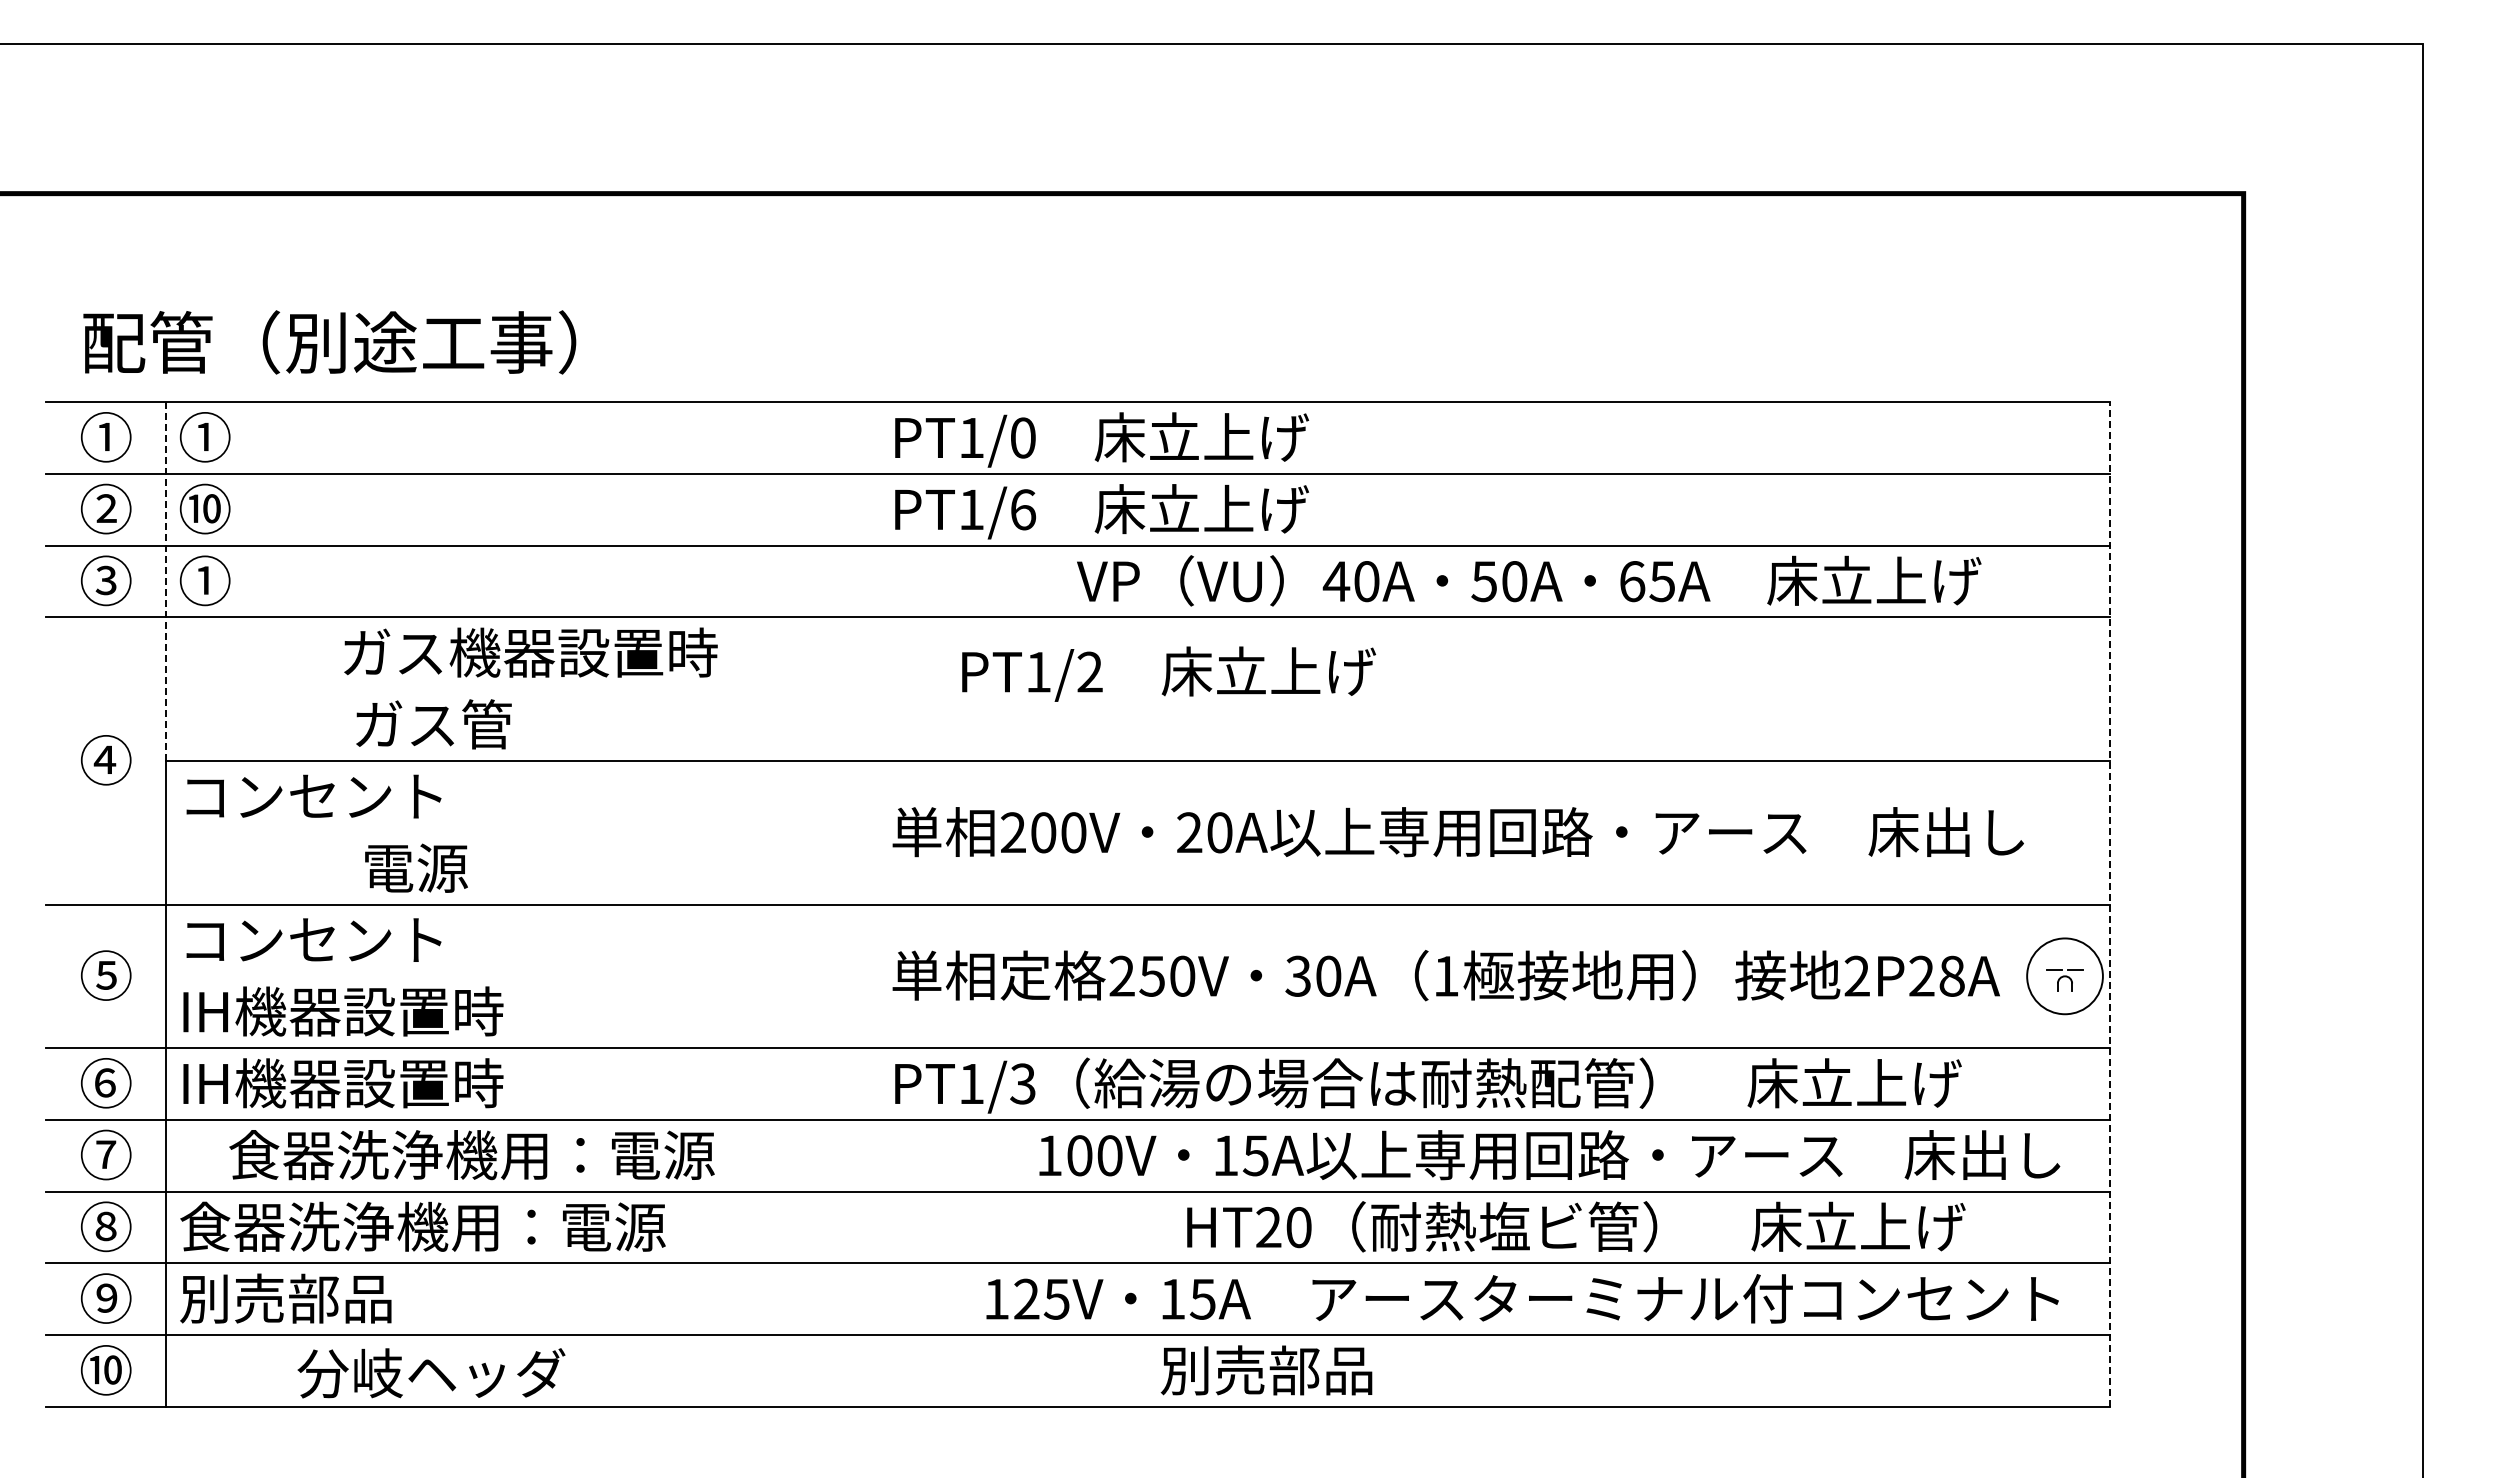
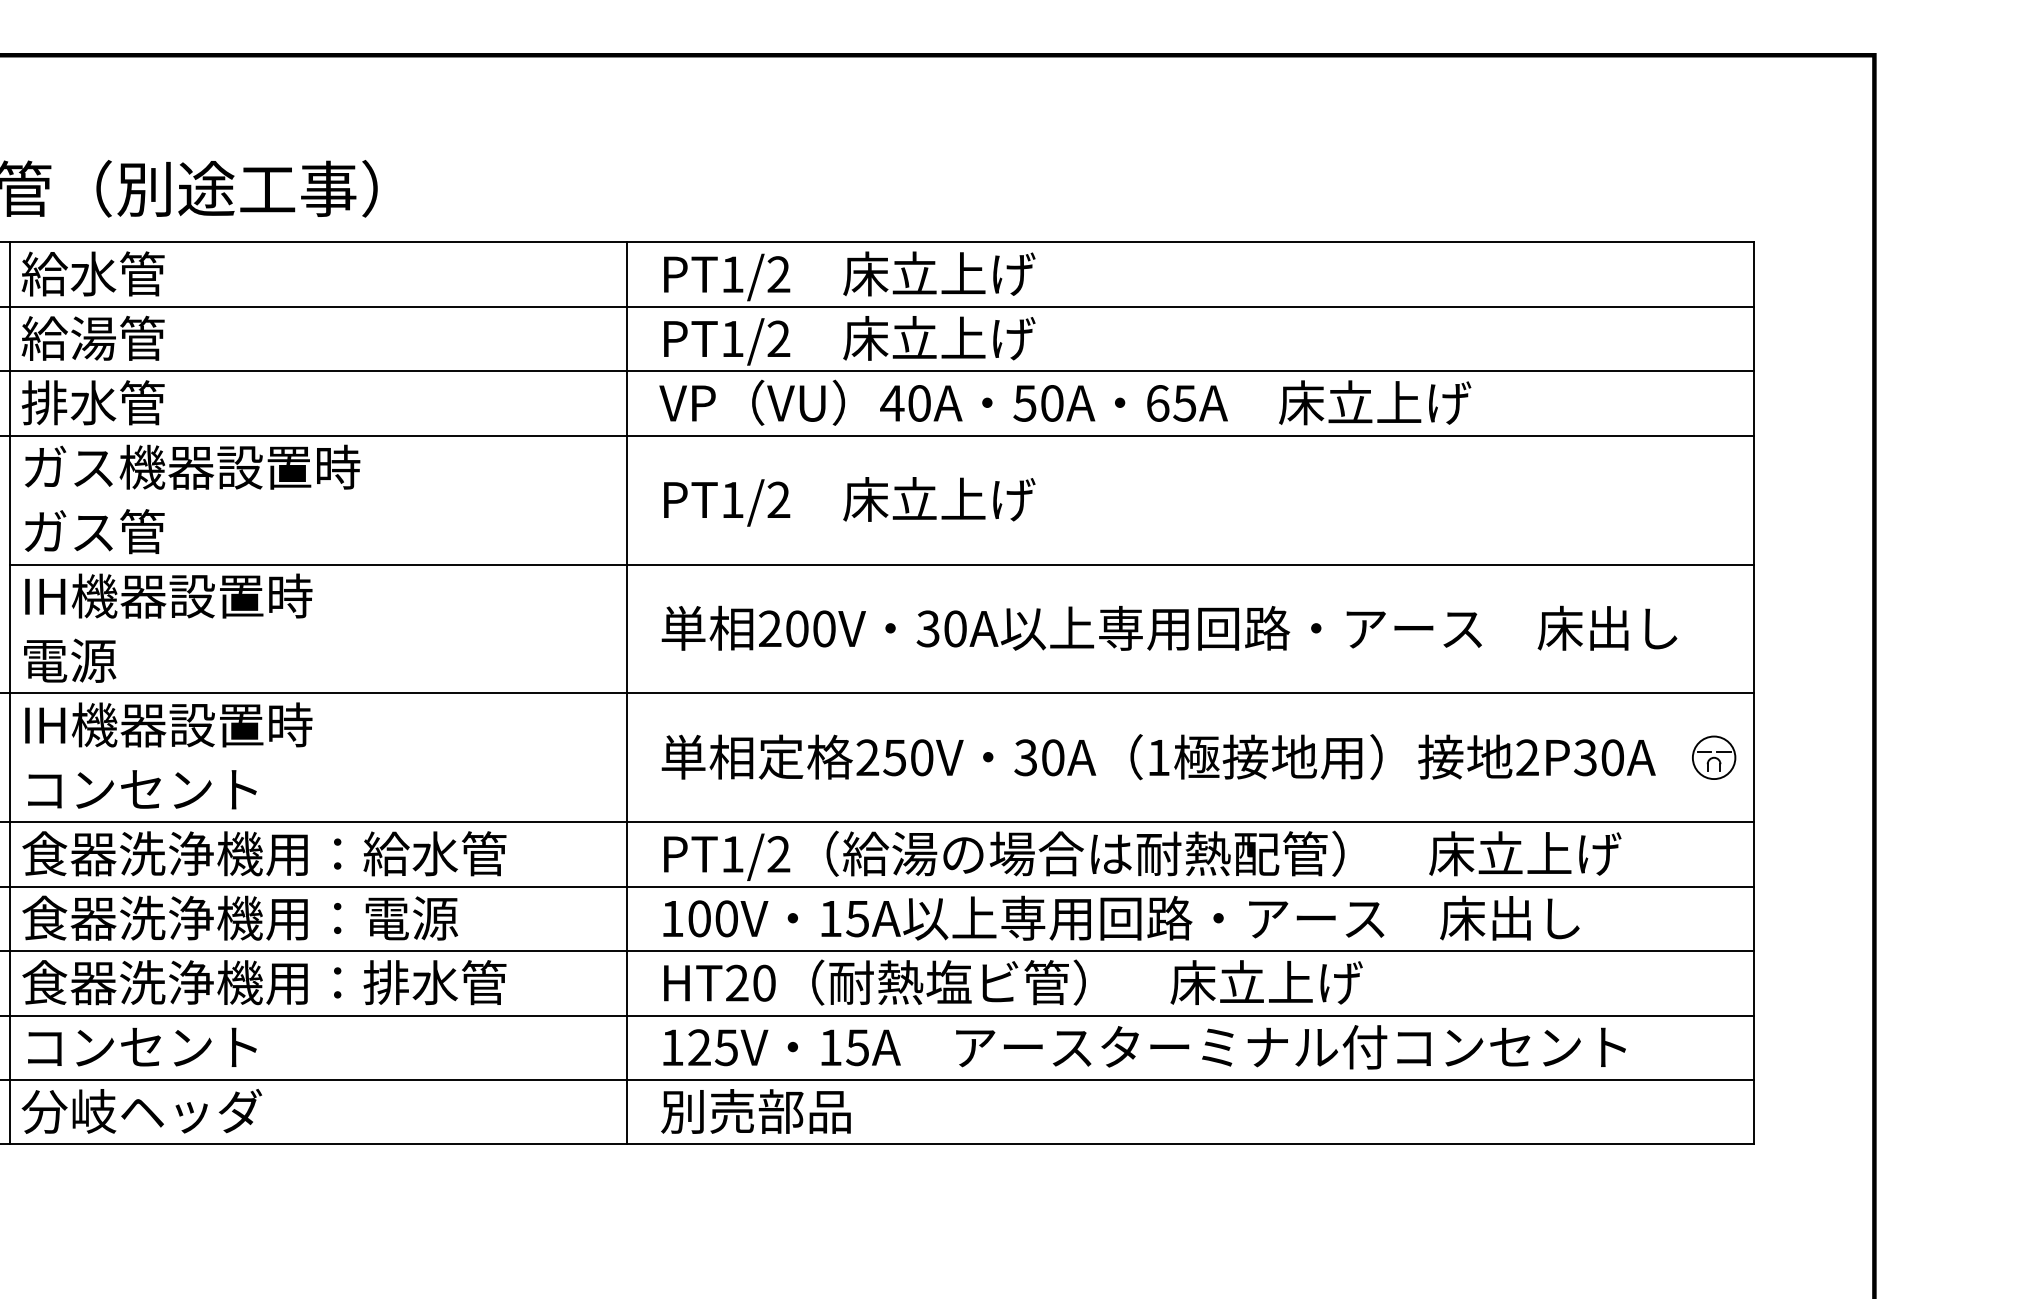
text: (258, 437) -> (92, 274), ① -> 給水管
text: (1022, 437) -> (778, 274), PT1/0 -> PT1/2
text: (258, 508) -> (92, 337), ⑩ -> 給湯管
text: (1023, 509) -> (779, 338), PT1/6 -> PT1/2
text: (258, 580) -> (92, 402), ① -> 排水管
text: (1529, 580) -> (1065, 402), moved
line: (166, 582) -> (9, 404), dashed -> solid
text: (530, 652) -> (192, 467), moved
text: (1169, 673) -> (850, 501), moved
text: (433, 724) -> (94, 531), moved
text: (343, 796) -> (168, 596), コンセント -> IH機器設置時
text: (1189, 832) -> (928, 628), 20A -> 30A
text: (416, 867) -> (70, 660), moved
line: (853, 904) -> (626, 693), added
line: (2109, 904) -> (1754, 693), dashed -> solid
text: (343, 939) -> (168, 724), コンセント -> IH機器設置時
text: (1936, 975) -> (1598, 757), 2P28A -> 2P30A
circle: (2064, 976) -> (1713, 757), size x0.62
text: (343, 1011) -> (168, 789), IH機器設置時 -> コンセント
text: (449, 1083) -> (264, 853), IH機器設置時 -> 食器洗浄機用：給水管
text: (1022, 1083) -> (778, 853), PT1/3 -> PT1/2
text: (471, 1155) -> (239, 918), moved
text: (1549, 1155) -> (1121, 918), moved
text: (639, 1226) -> (434, 982), 食器洗浄機用：電源 -> 食器洗浄機用：排水管
text: (1576, 1226) -> (1013, 982), moved
text: (310, 1298) -> (139, 1046), 別売部品 -> コンセント
text: (1522, 1298) -> (1144, 1046), moved
text: (1266, 1370) -> (755, 1111), moved
text: (431, 1373) -> (141, 1111), moved

